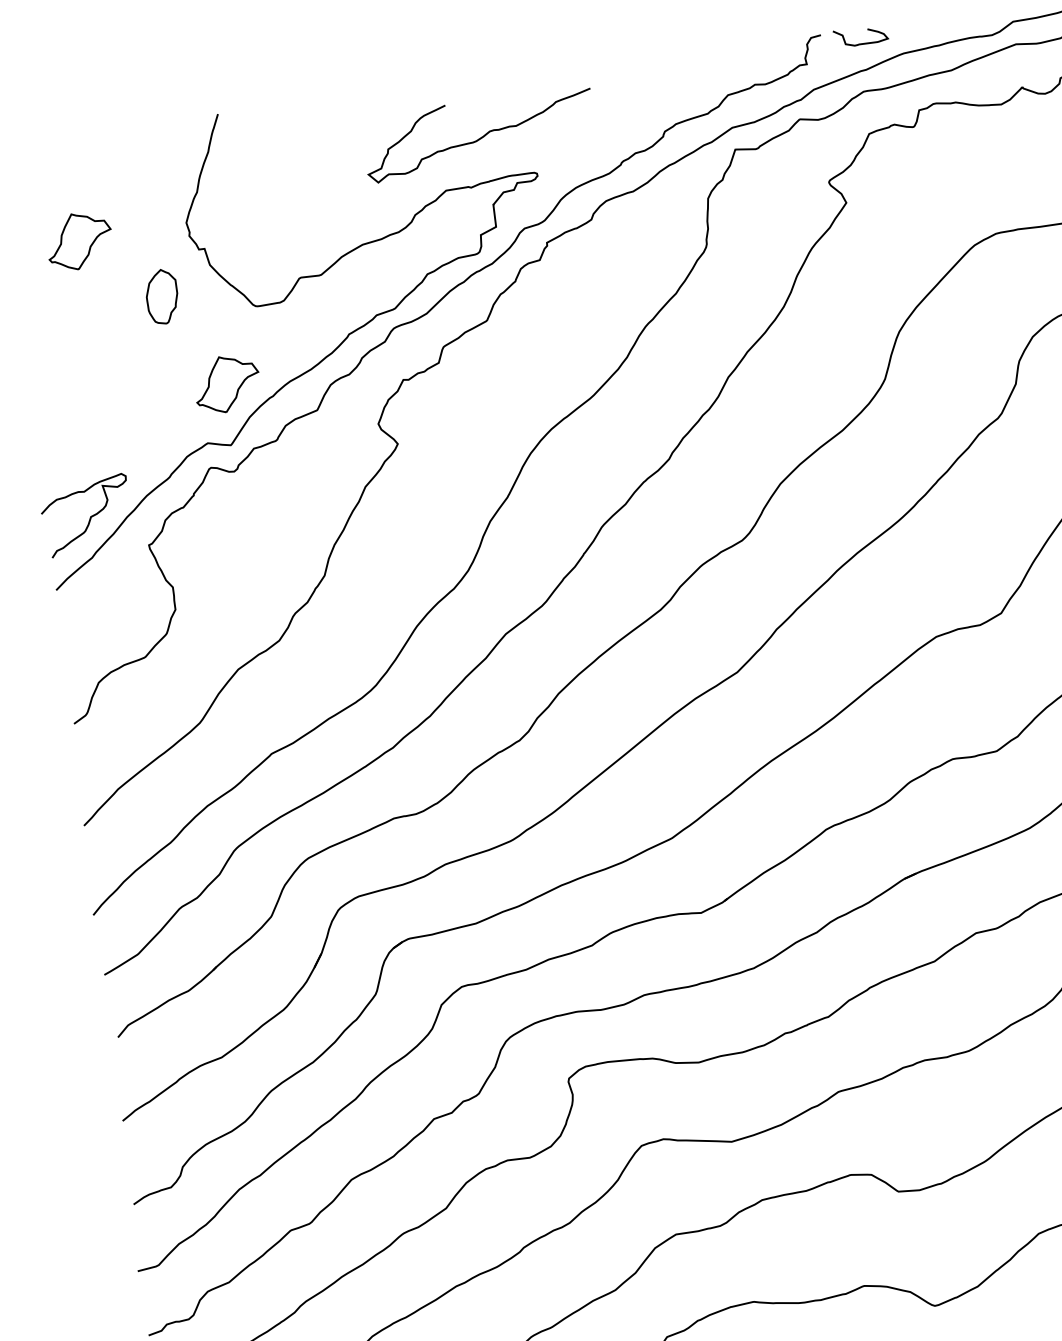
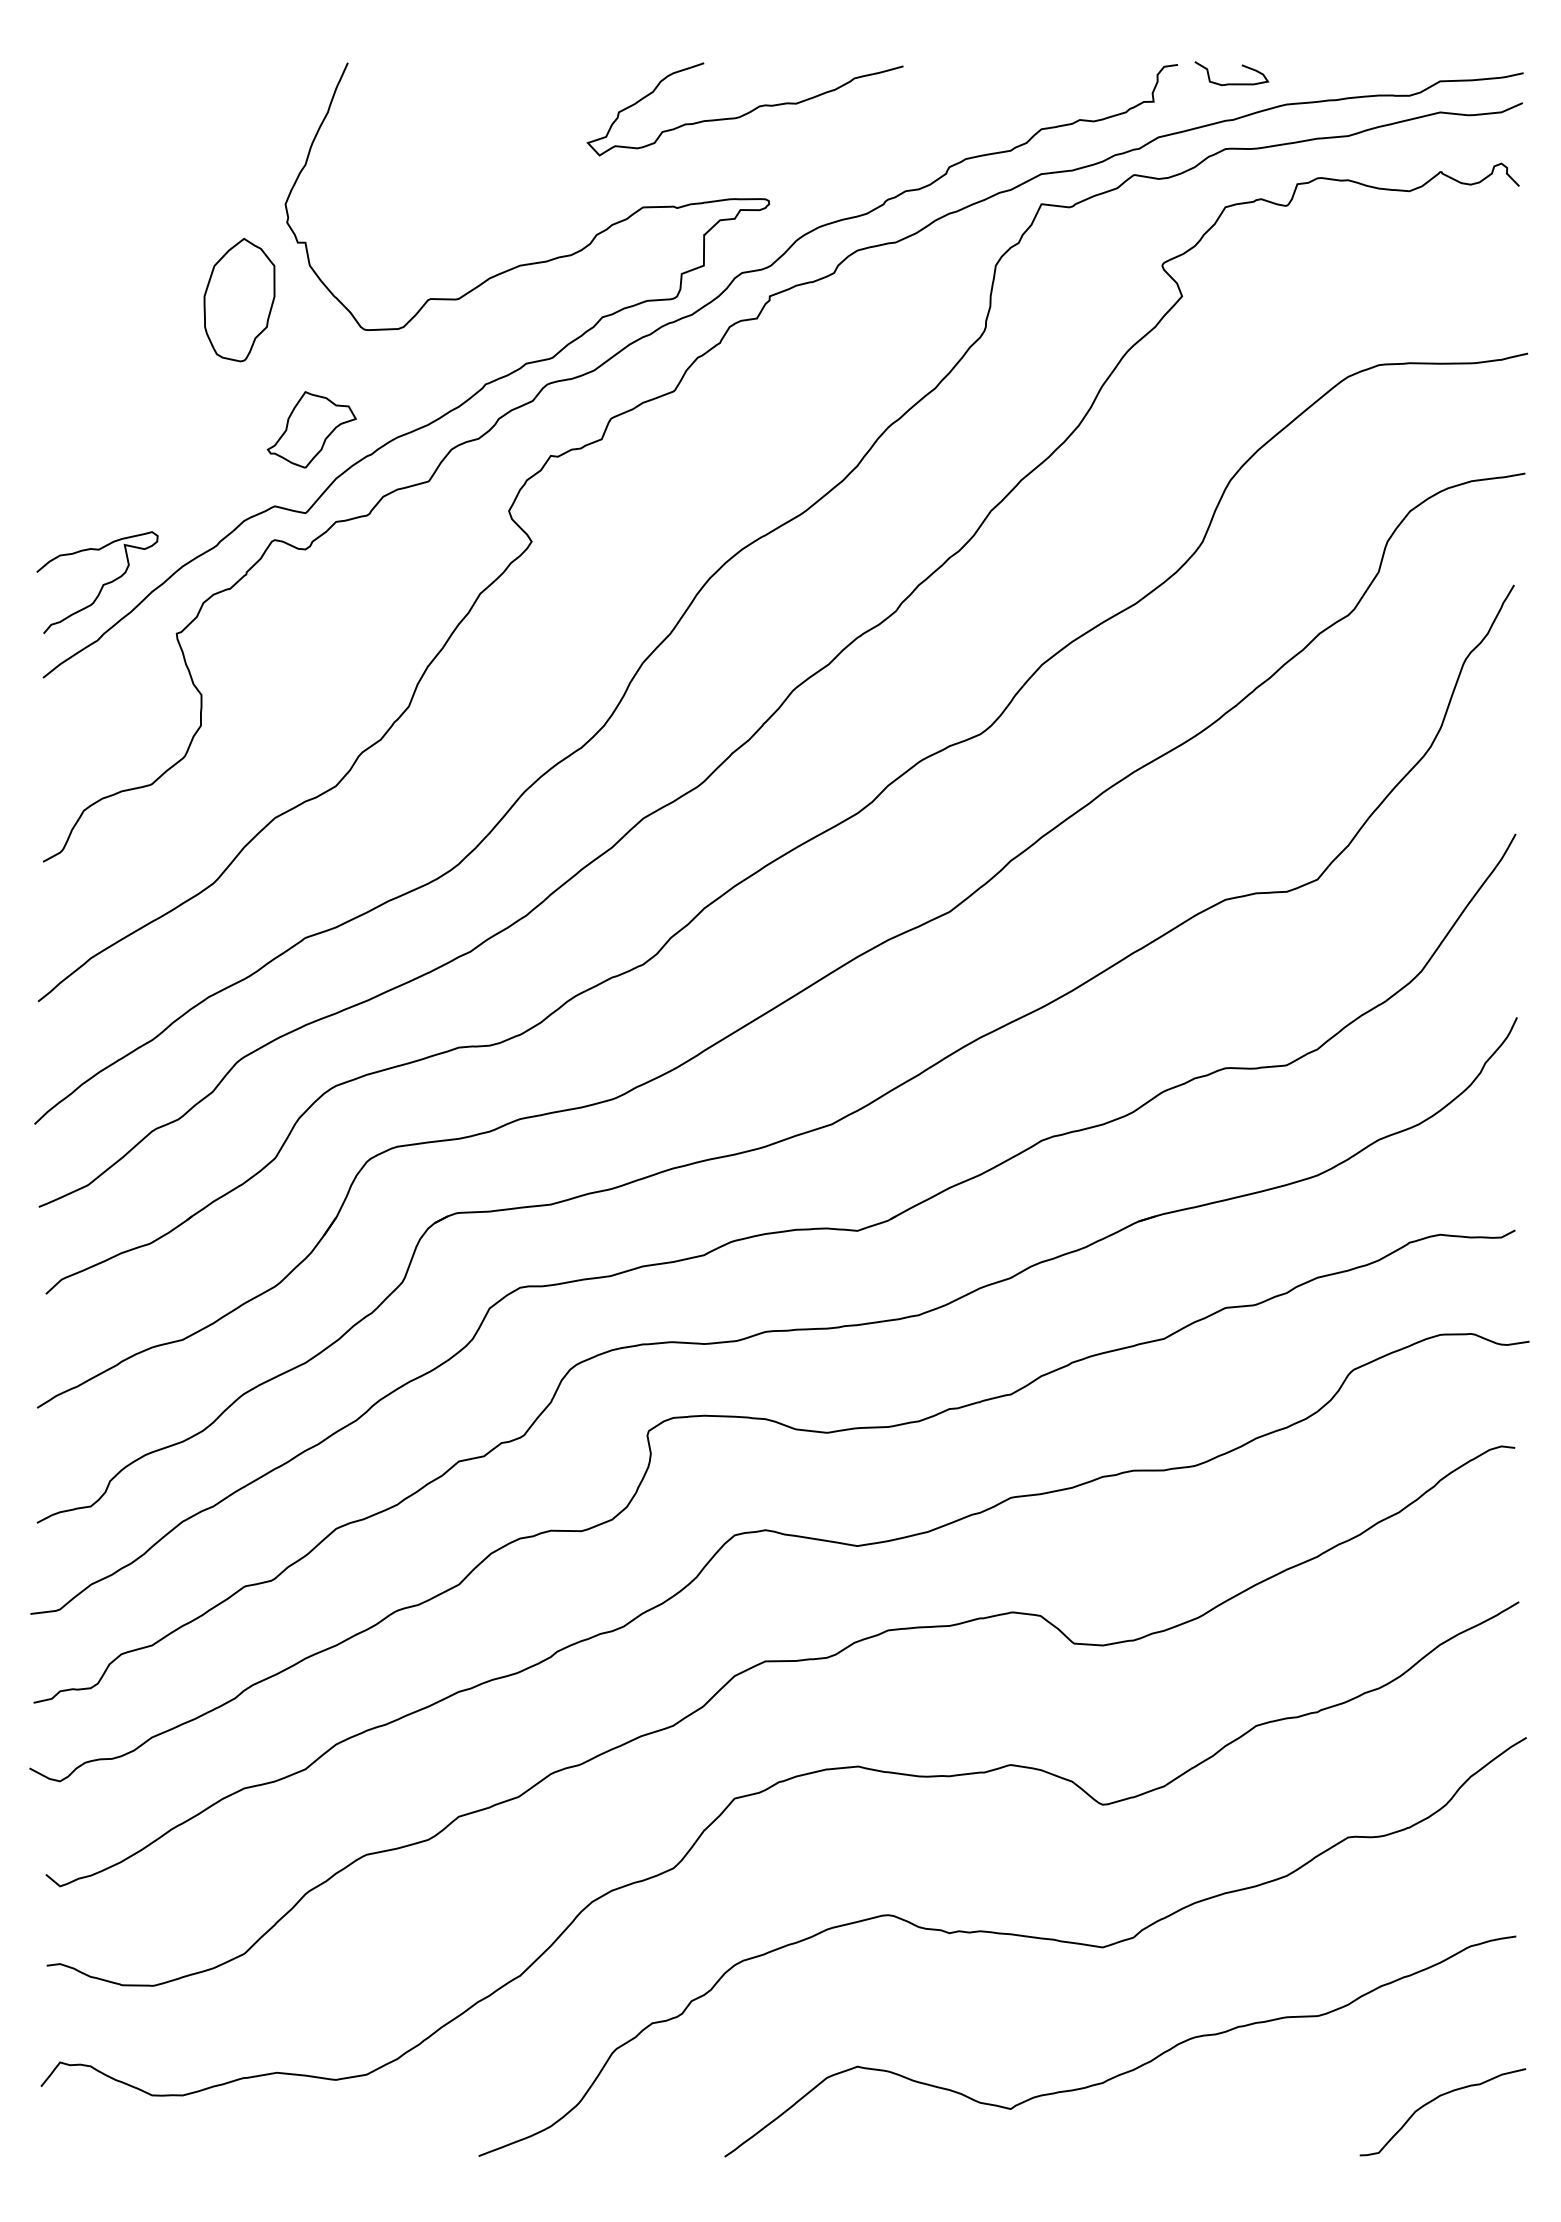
curve: (480, 137) -> (746, 112), moved
part: (79, 241) -> (137, 209), removed
part: (162, 296) -> (239, 299), size x1.67

